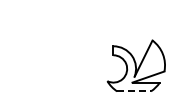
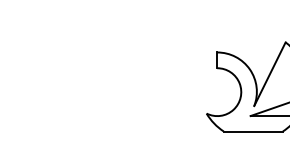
line: (134, 91) -> (254, 131), dashed -> solid

